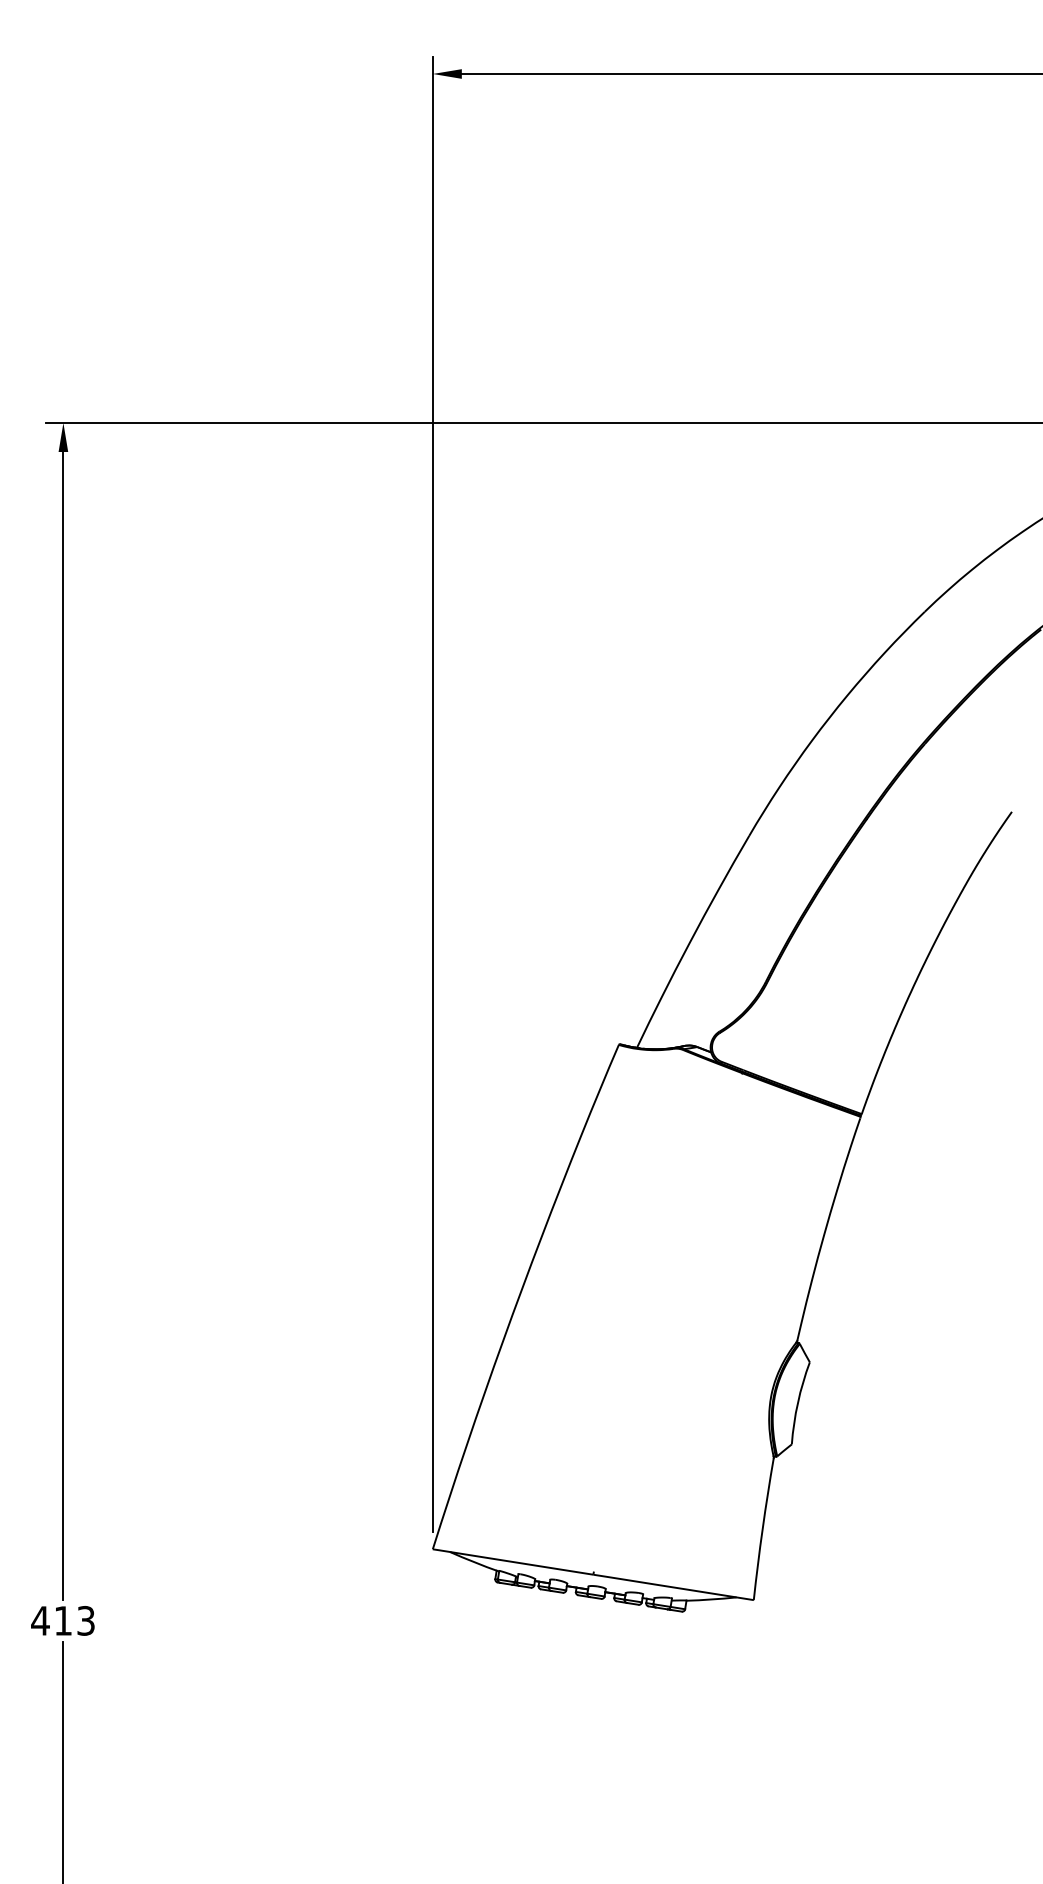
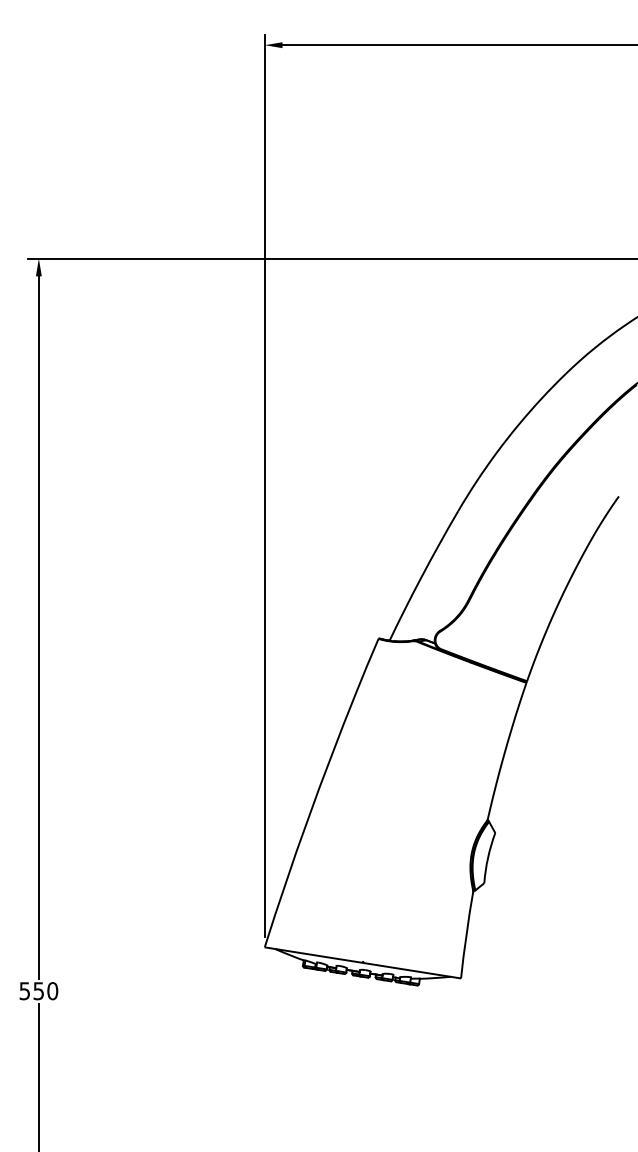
text: (62, 1621) -> (38, 991), 413 -> 550

